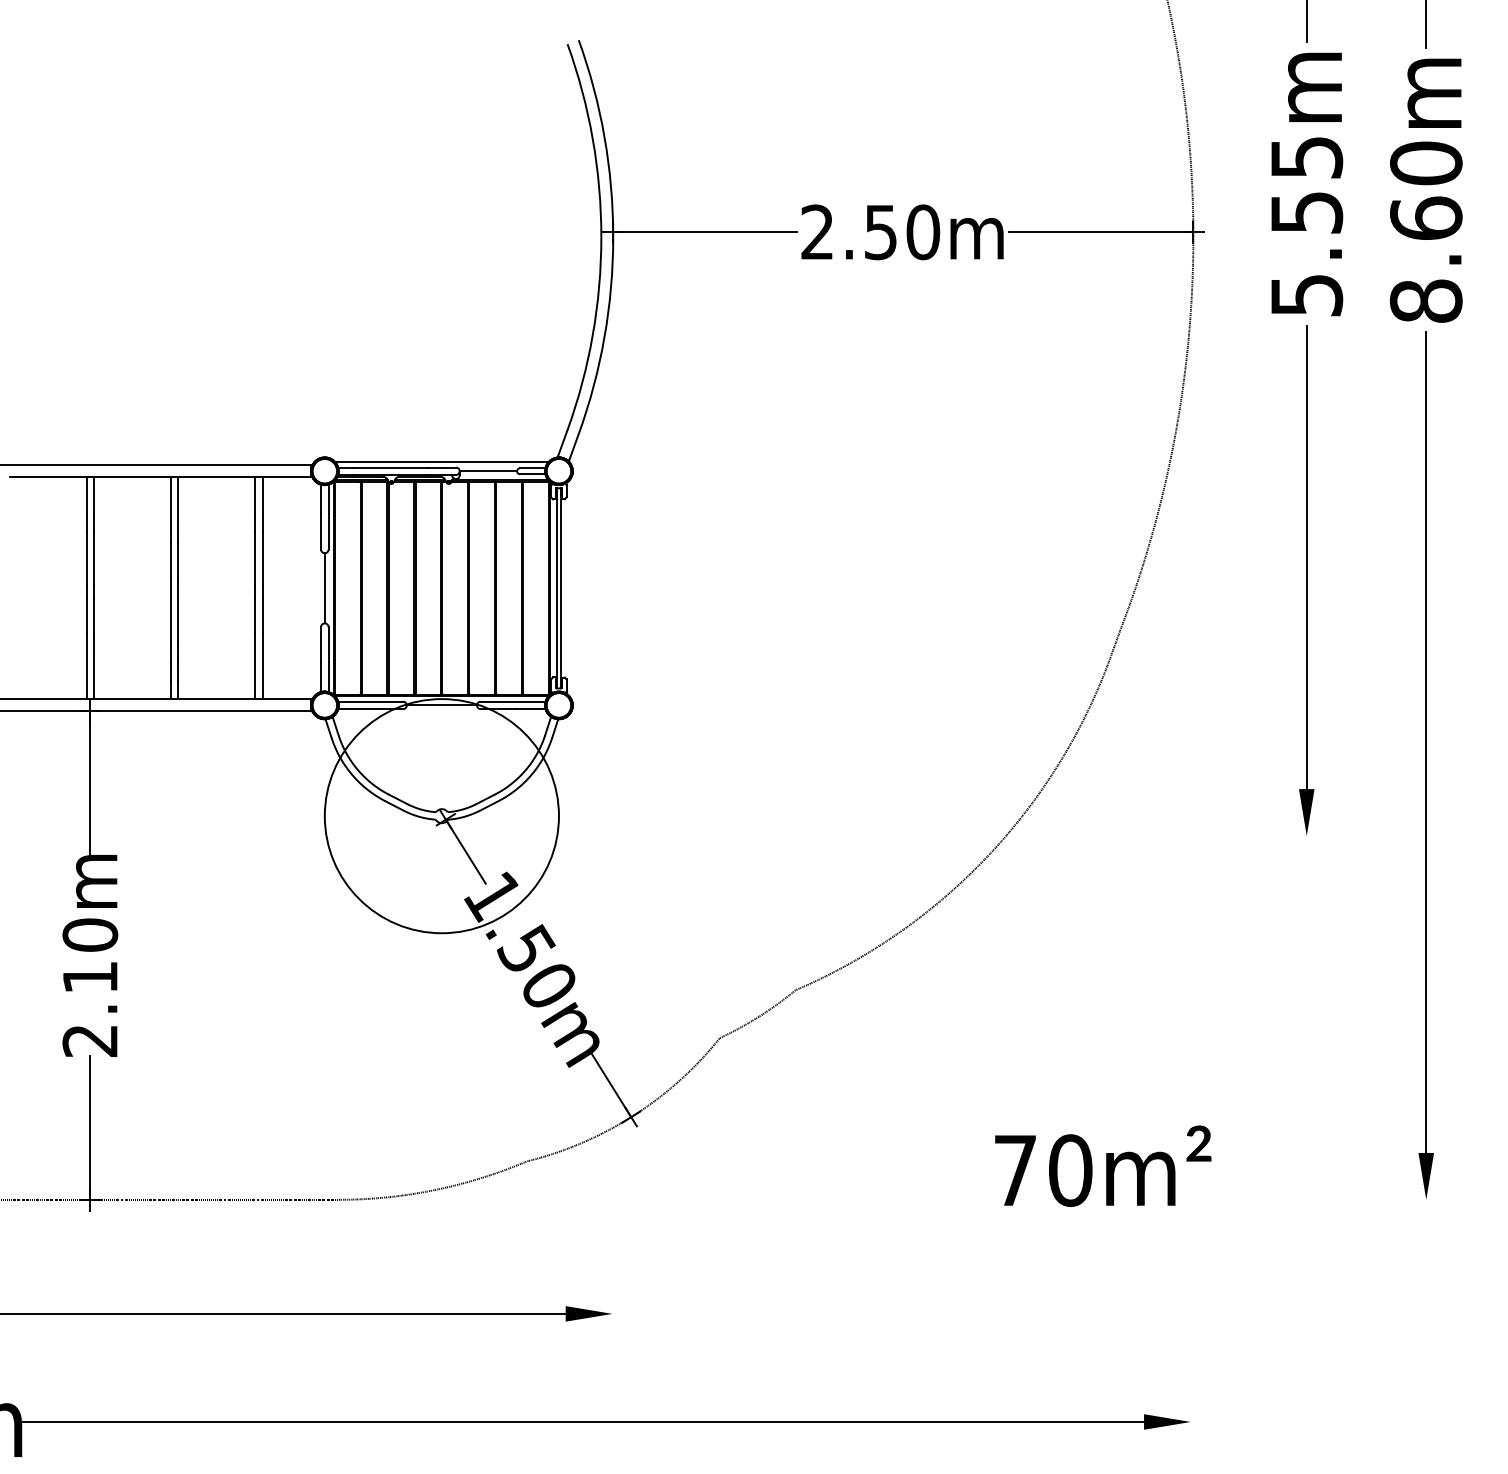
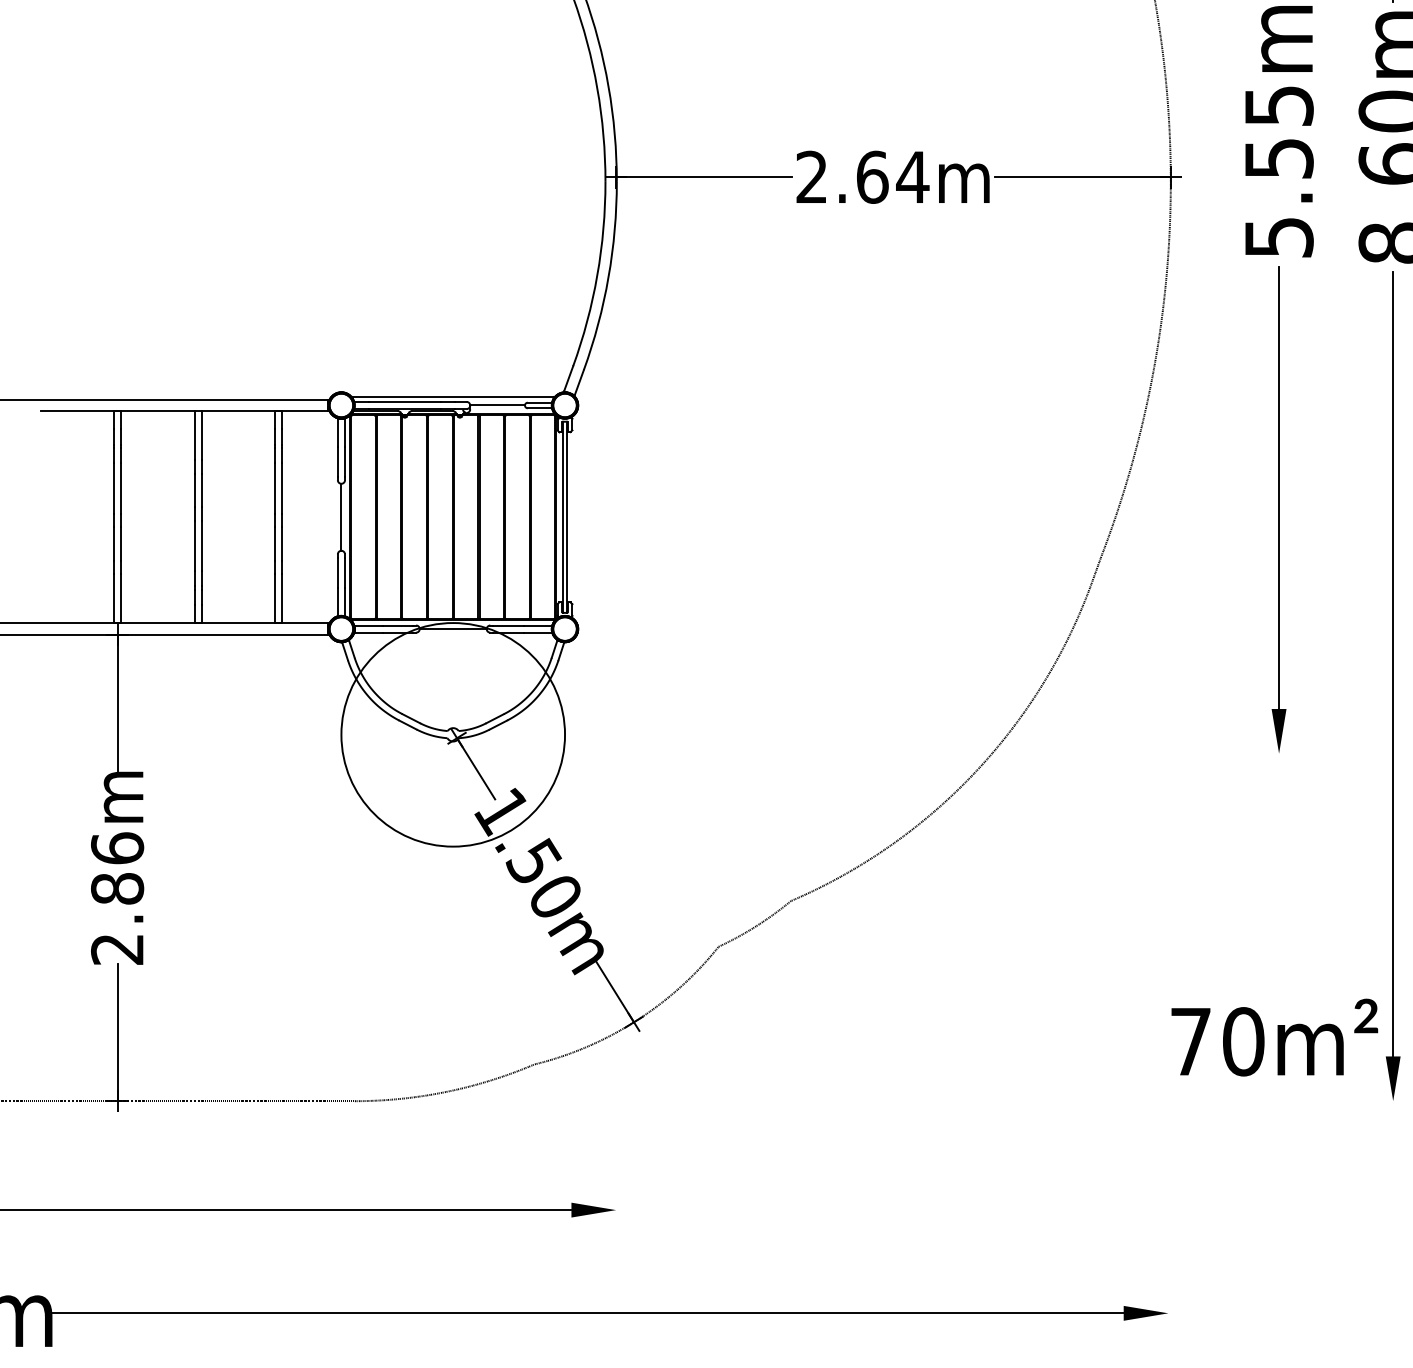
text: (902, 232) -> (893, 177), 2.50m -> 2.64m
text: (90, 955) -> (117, 867), 2.10m -> 2.86m
text: (1103, 1165) -> (1275, 1036), moved

